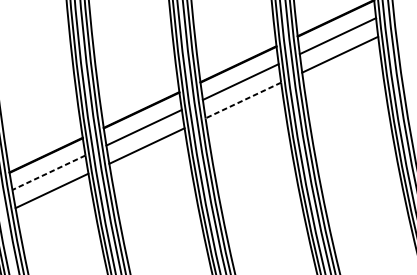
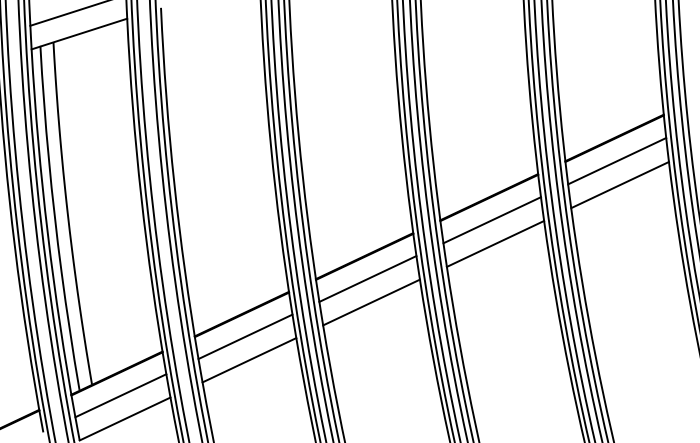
line: (243, 100) -> (495, 243), dashed -> solid
line: (48, 172) -> (245, 336), dashed -> solid

